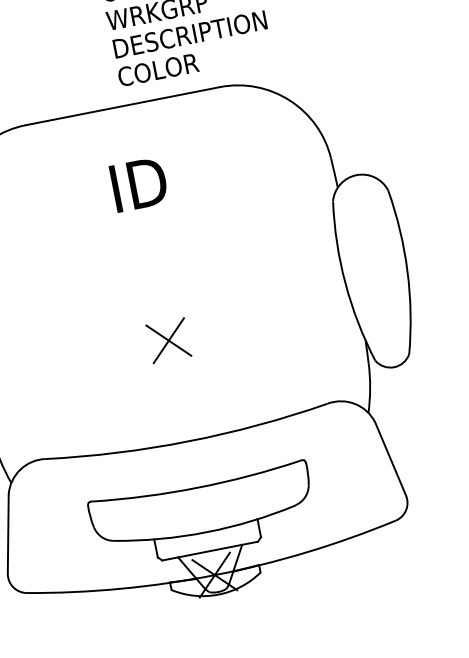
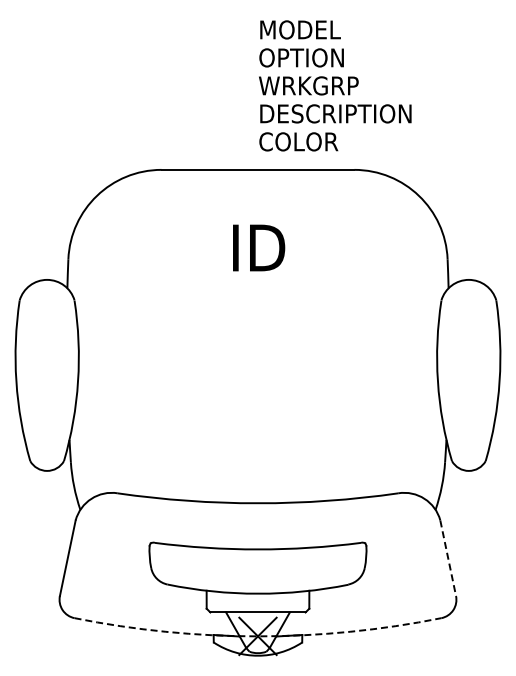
part: (168, 340) -> (257, 402), removed
line: (391, 459) -> (448, 558), solid -> dashed
arc: (215, 575) -> (258, 636), solid -> dashed

